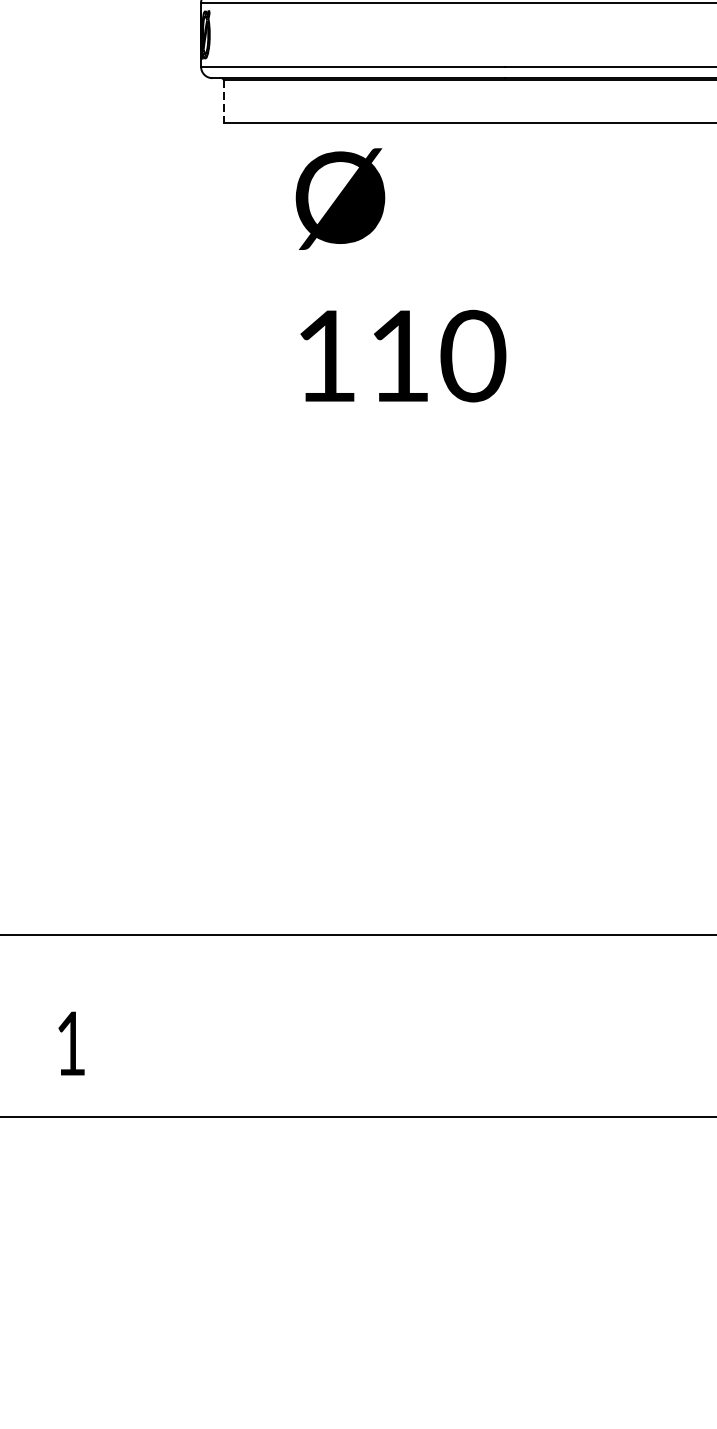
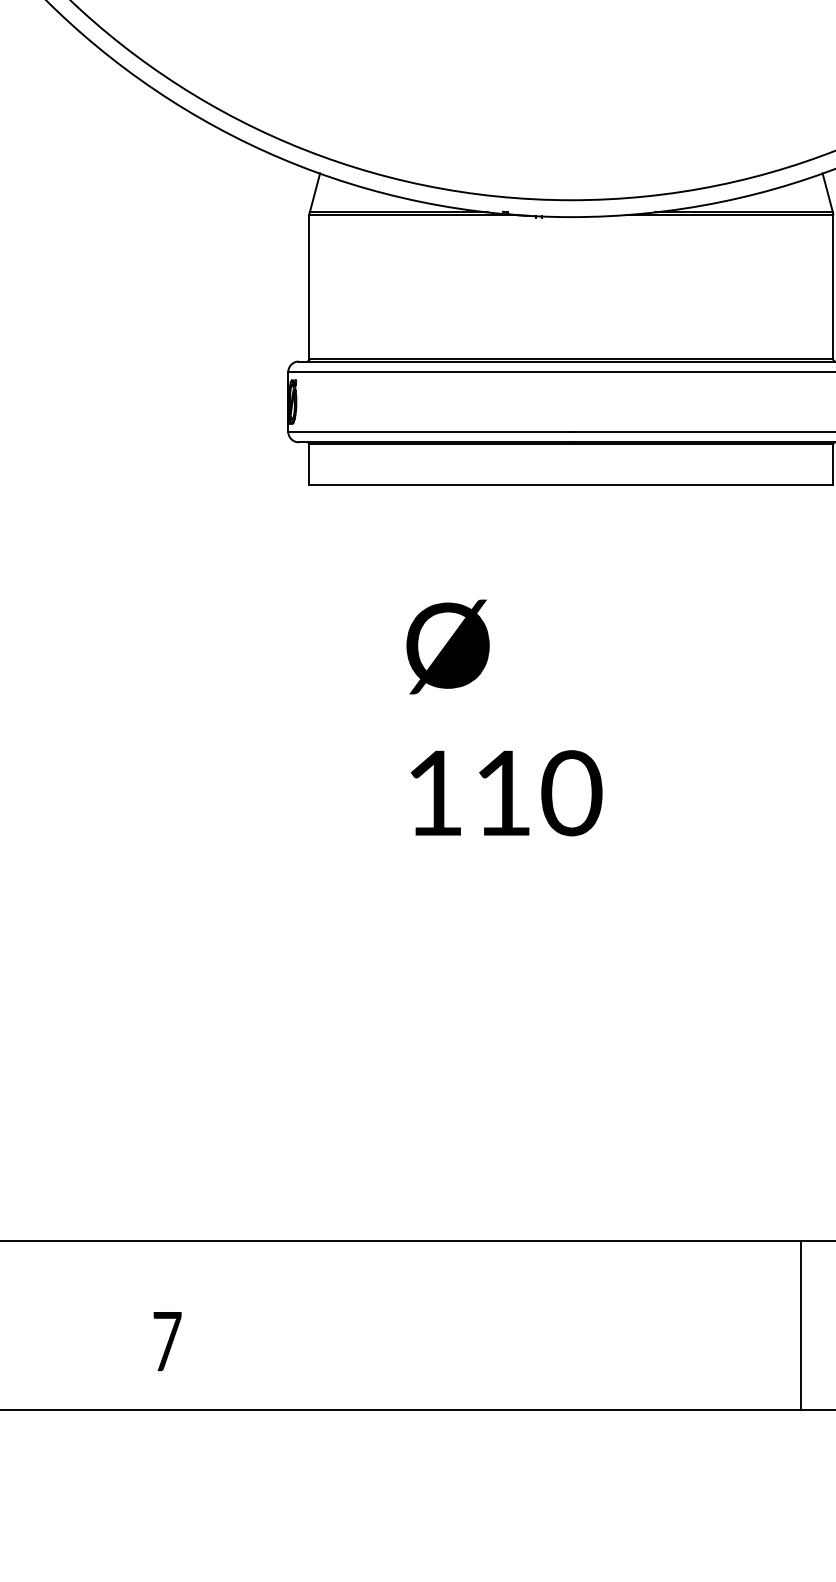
line: (223, 101) -> (309, 464), dashed -> solid
text: (401, 274) -> (504, 717), moved
text: (71, 1043) -> (167, 1341), 1 -> 7

